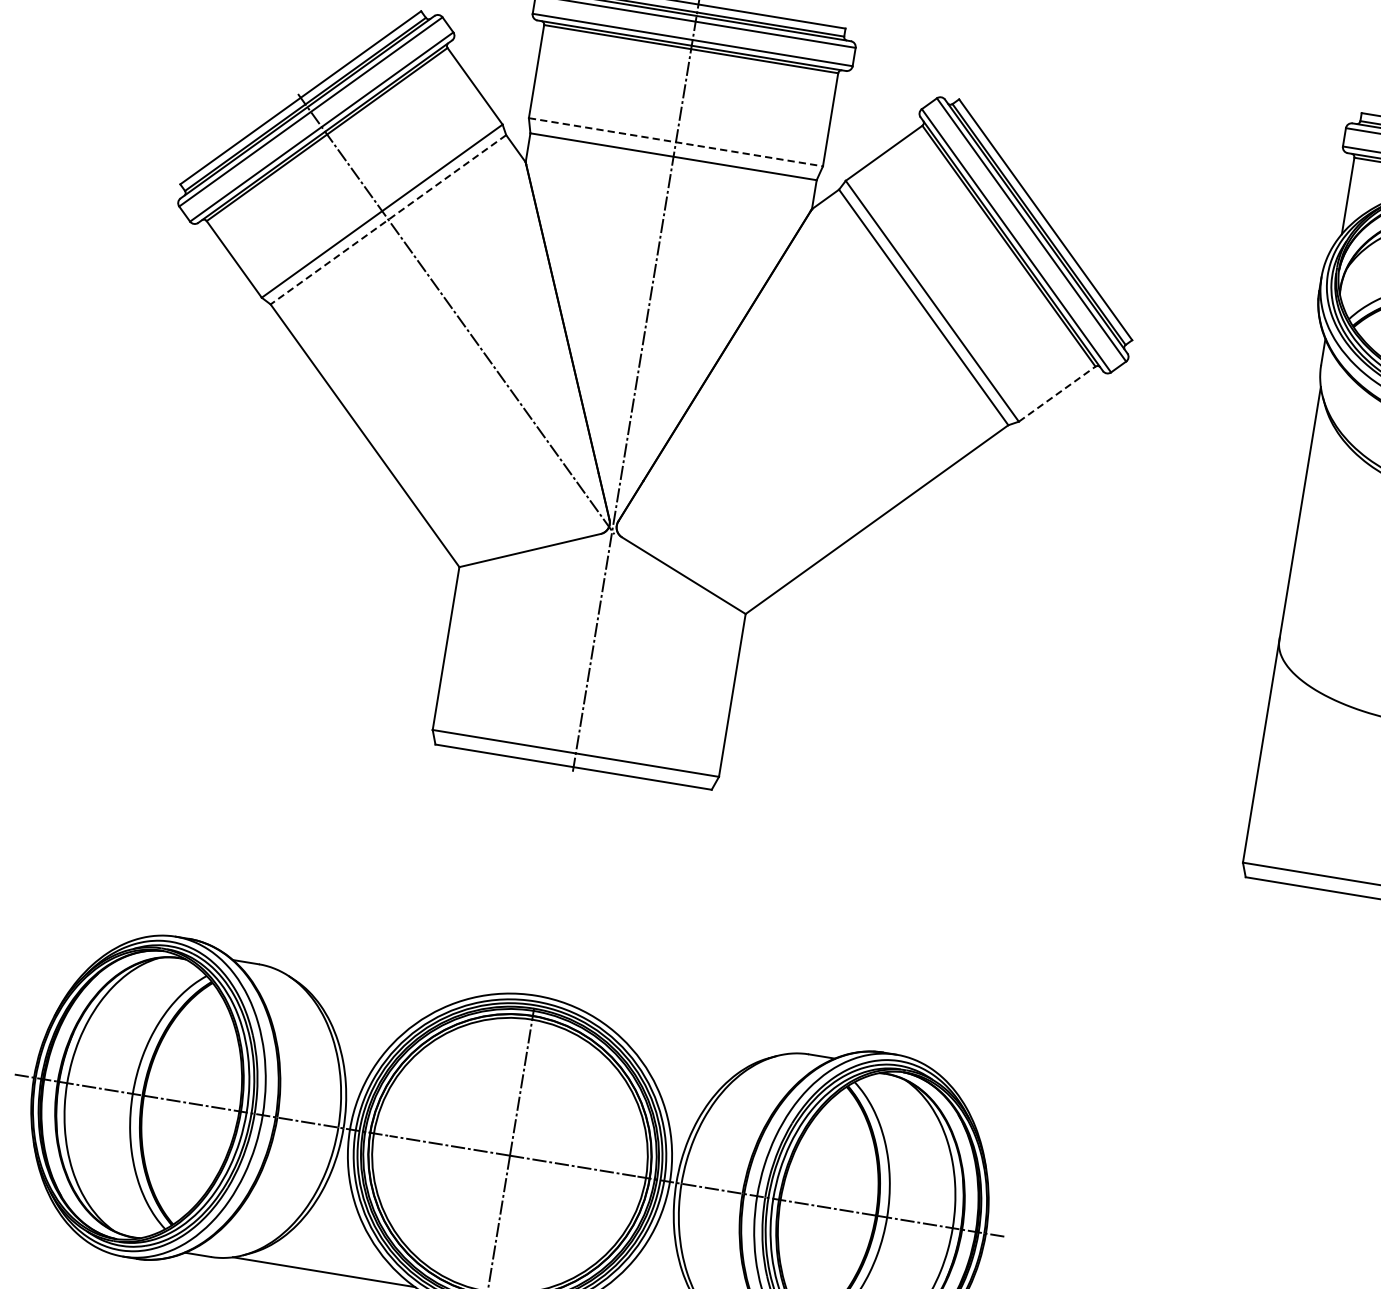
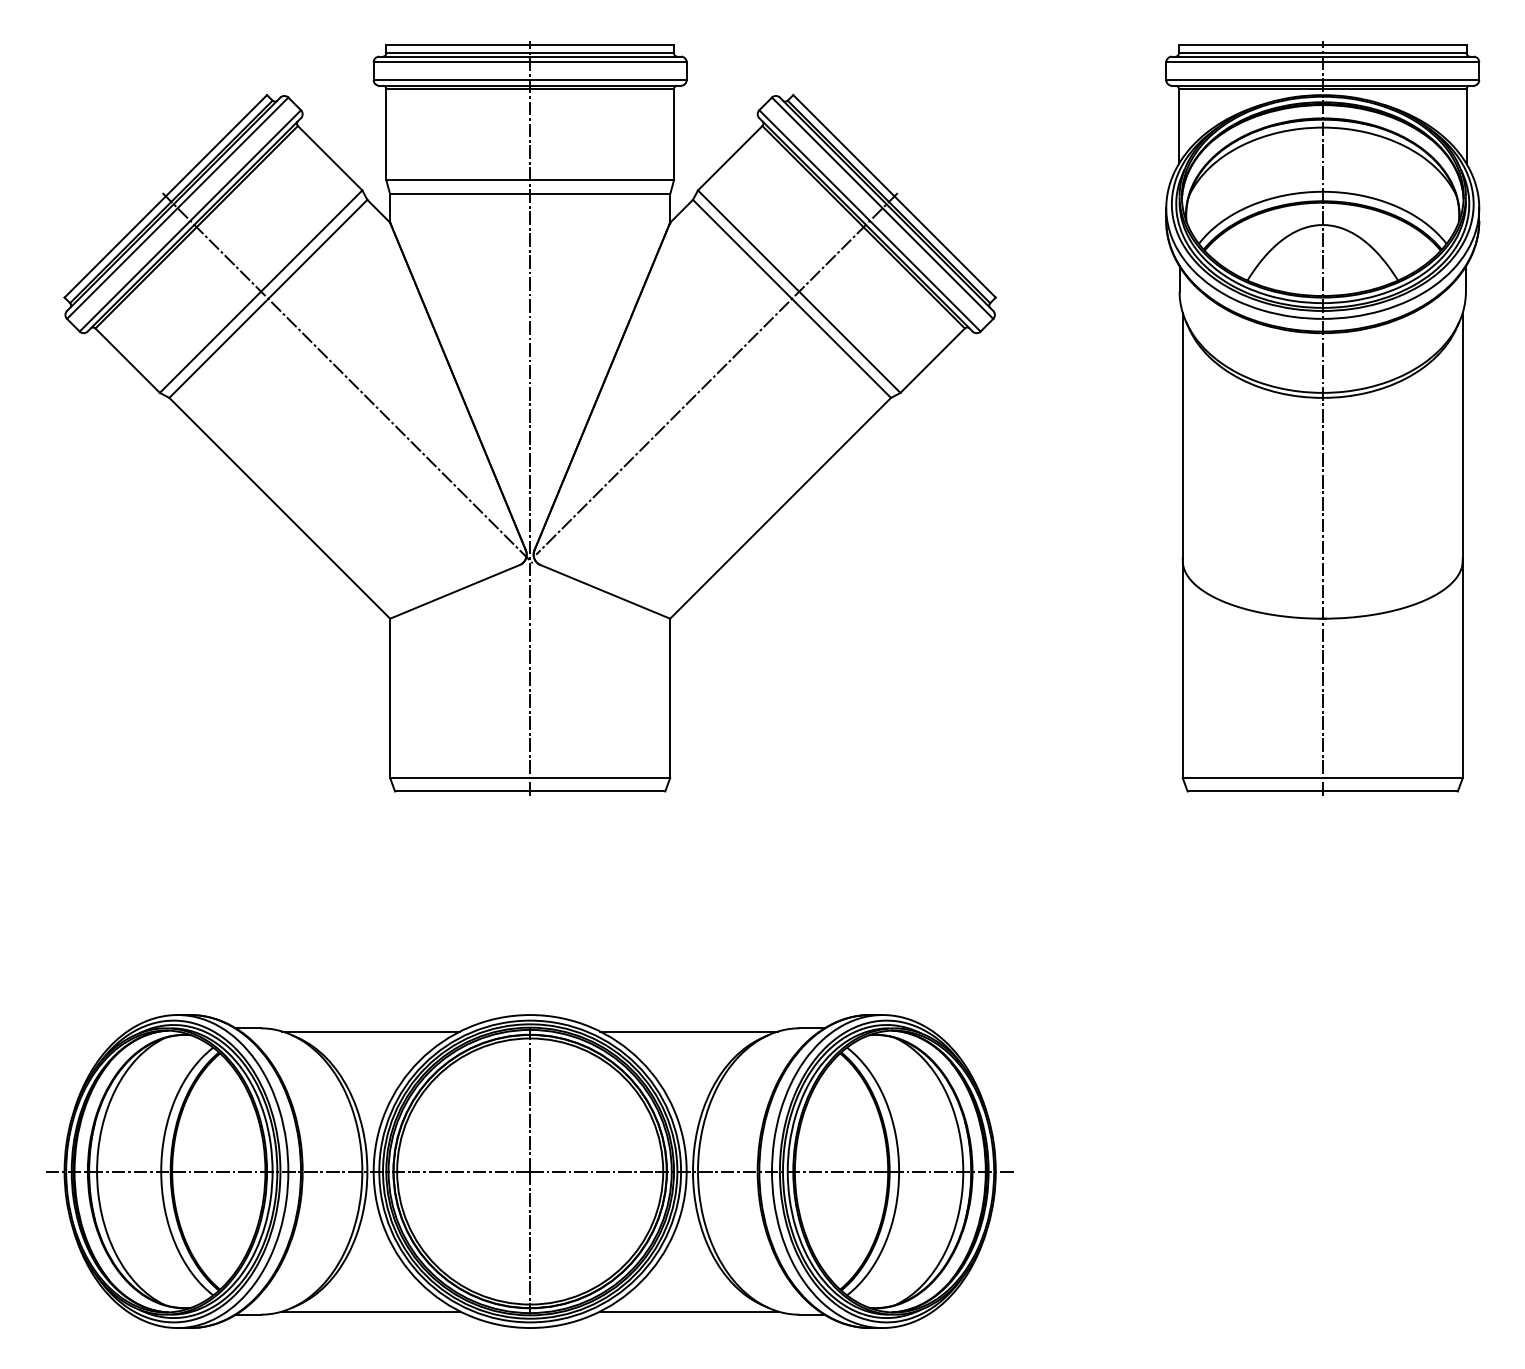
line: (676, 142) -> (530, 180), dashed -> solid
line: (388, 220) -> (268, 299), dashed -> solid
line: (834, 371) -> (716, 373), added
line: (1057, 393) -> (932, 360), dashed -> solid
line: (371, 985) -> (371, 1031), added
line: (696, 1039) -> (689, 1031), added

